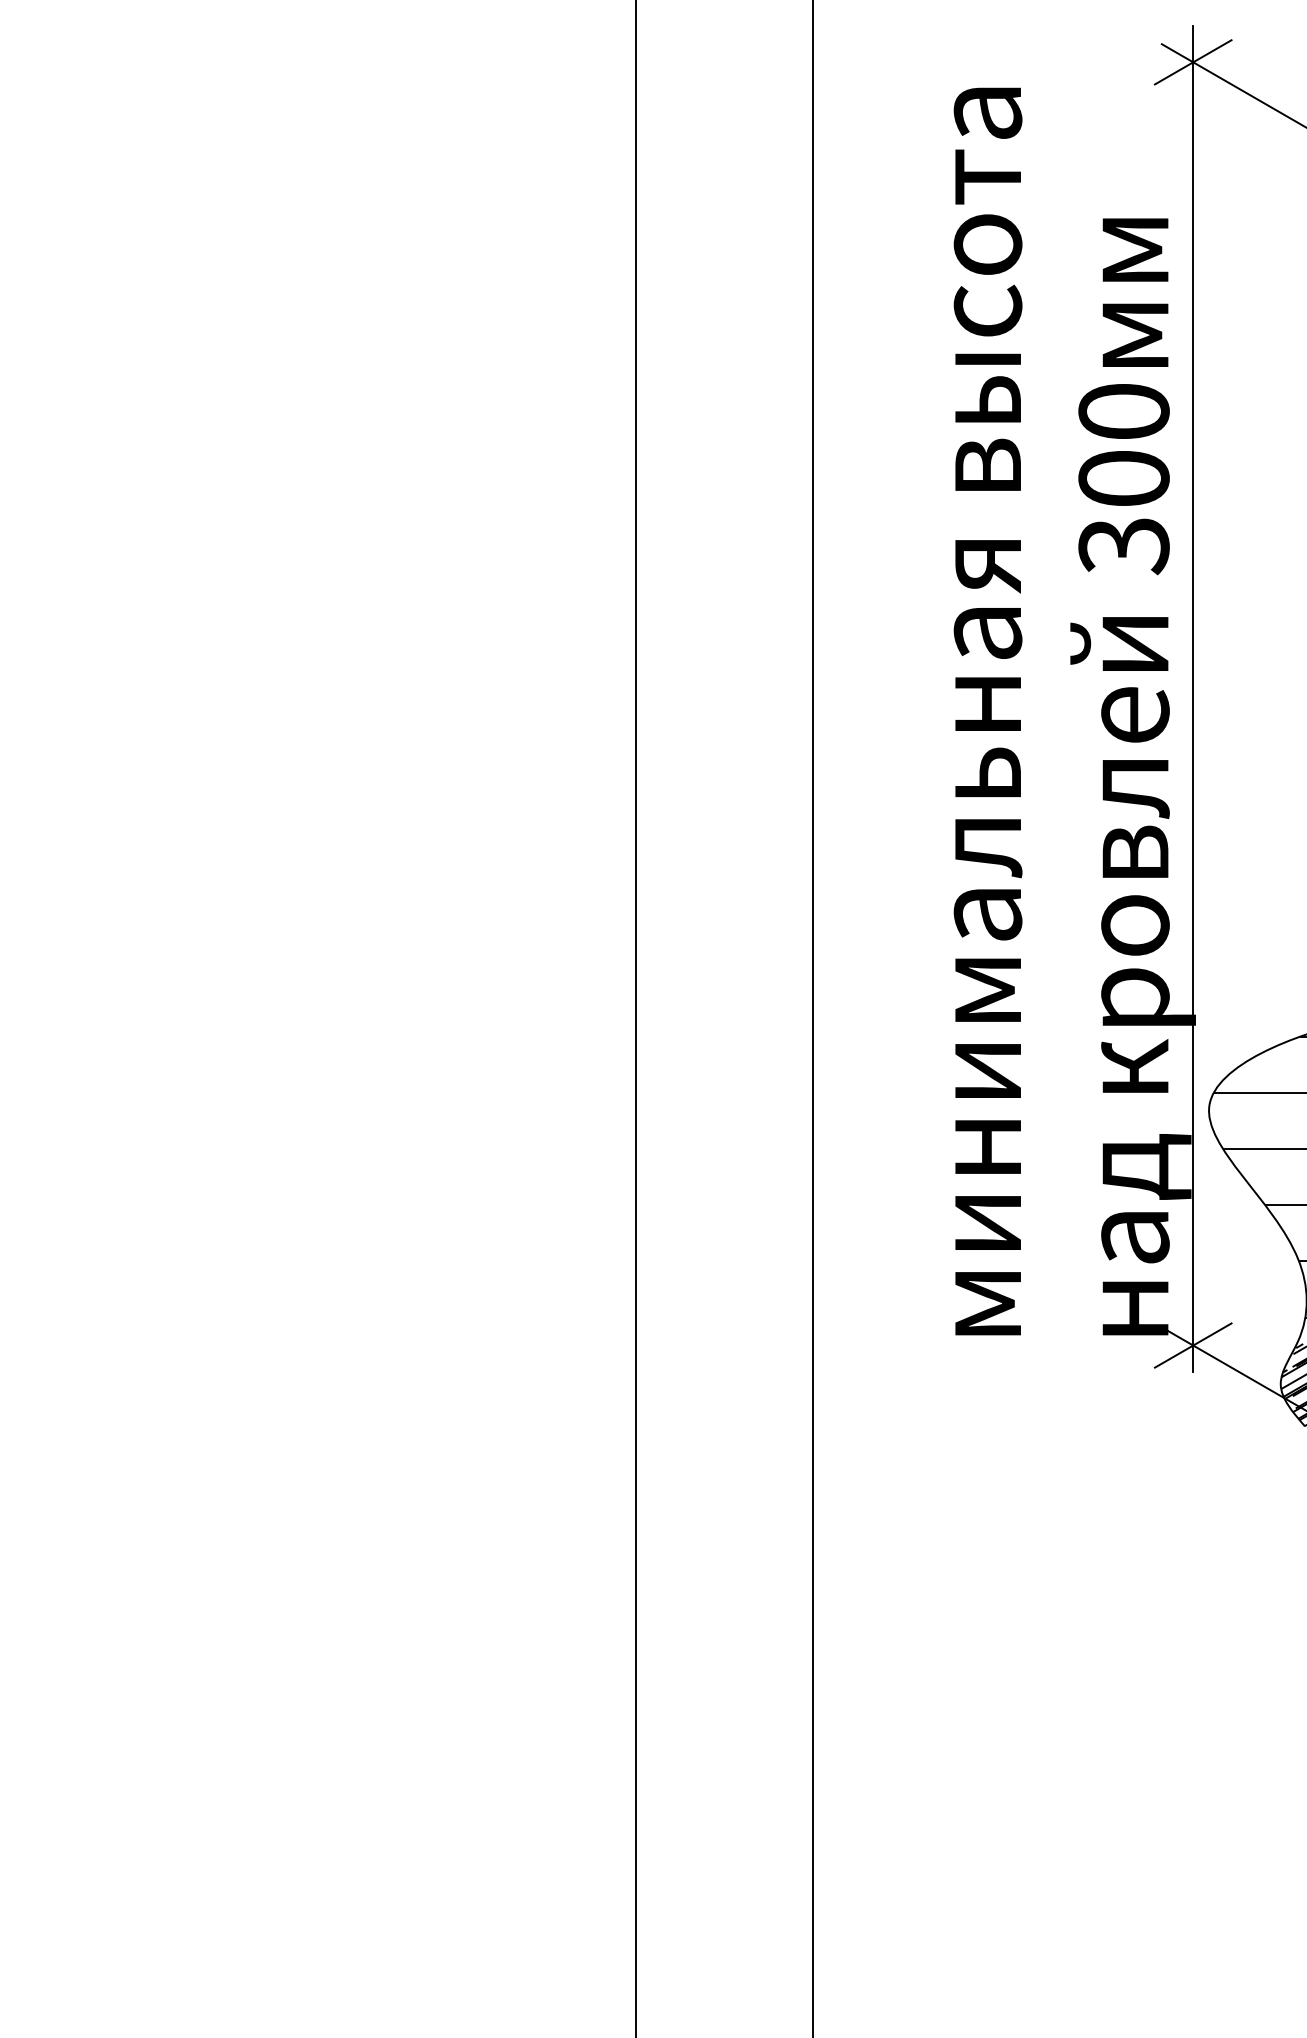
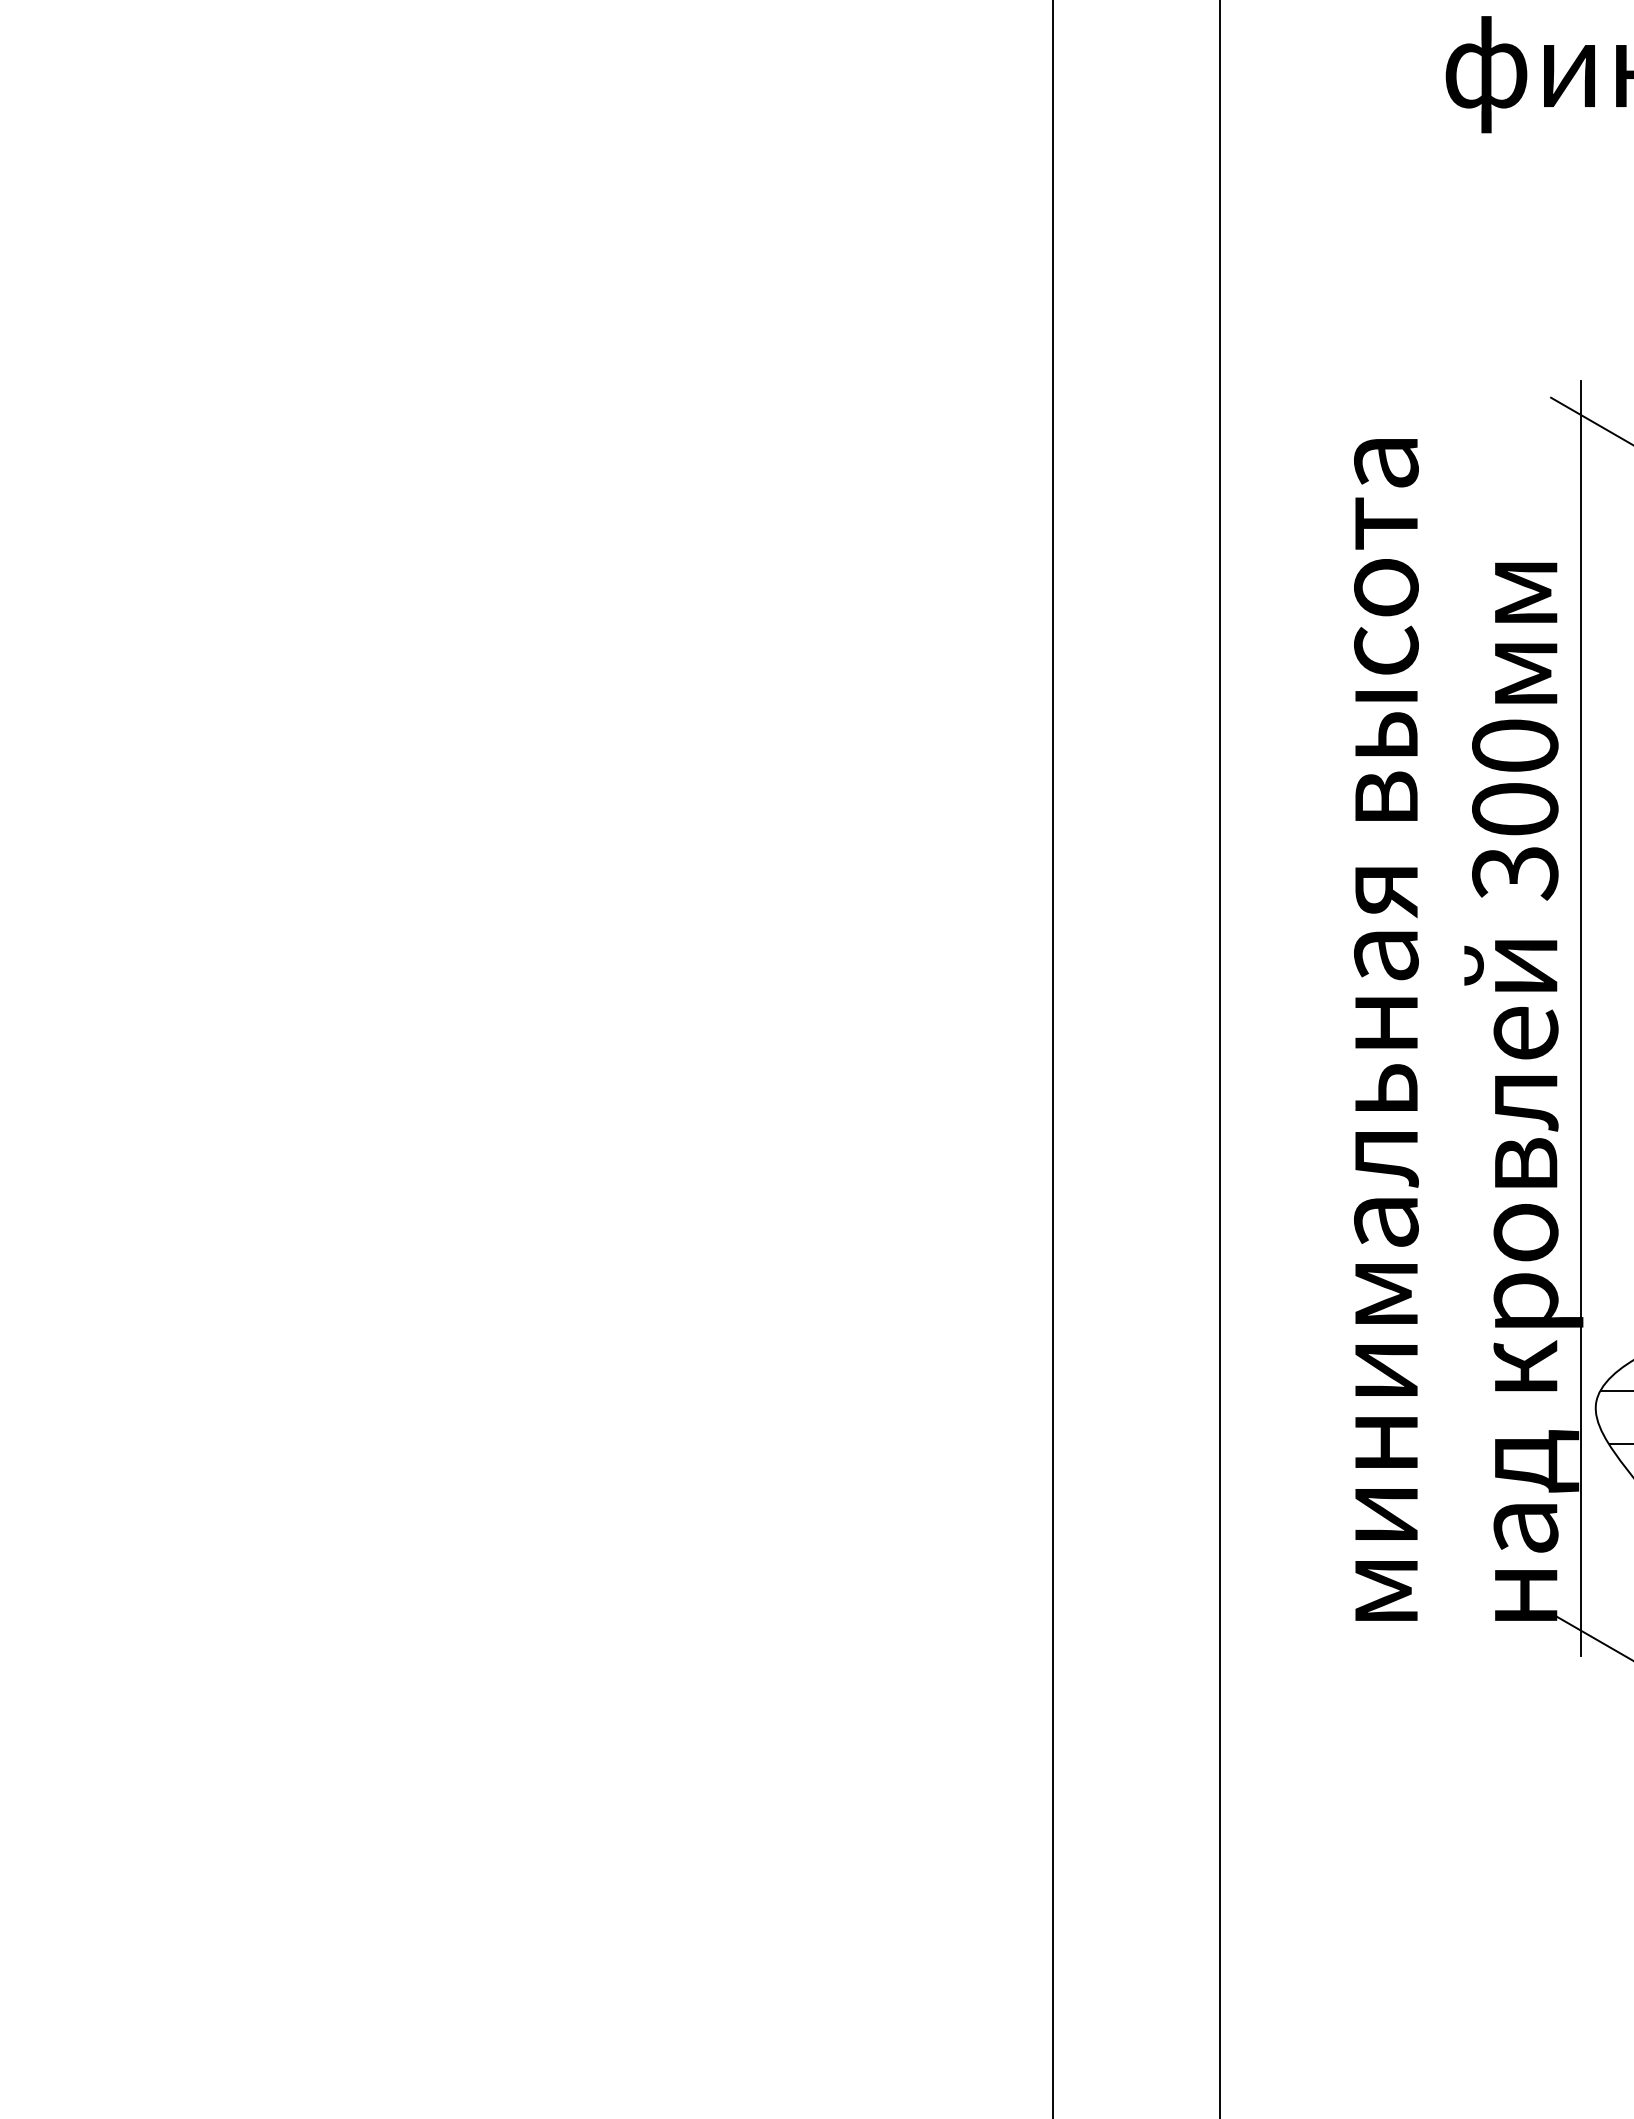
line: (1192, 61) -> (1580, 414), removed
line: (1192, 1345) -> (1580, 1630), removed

